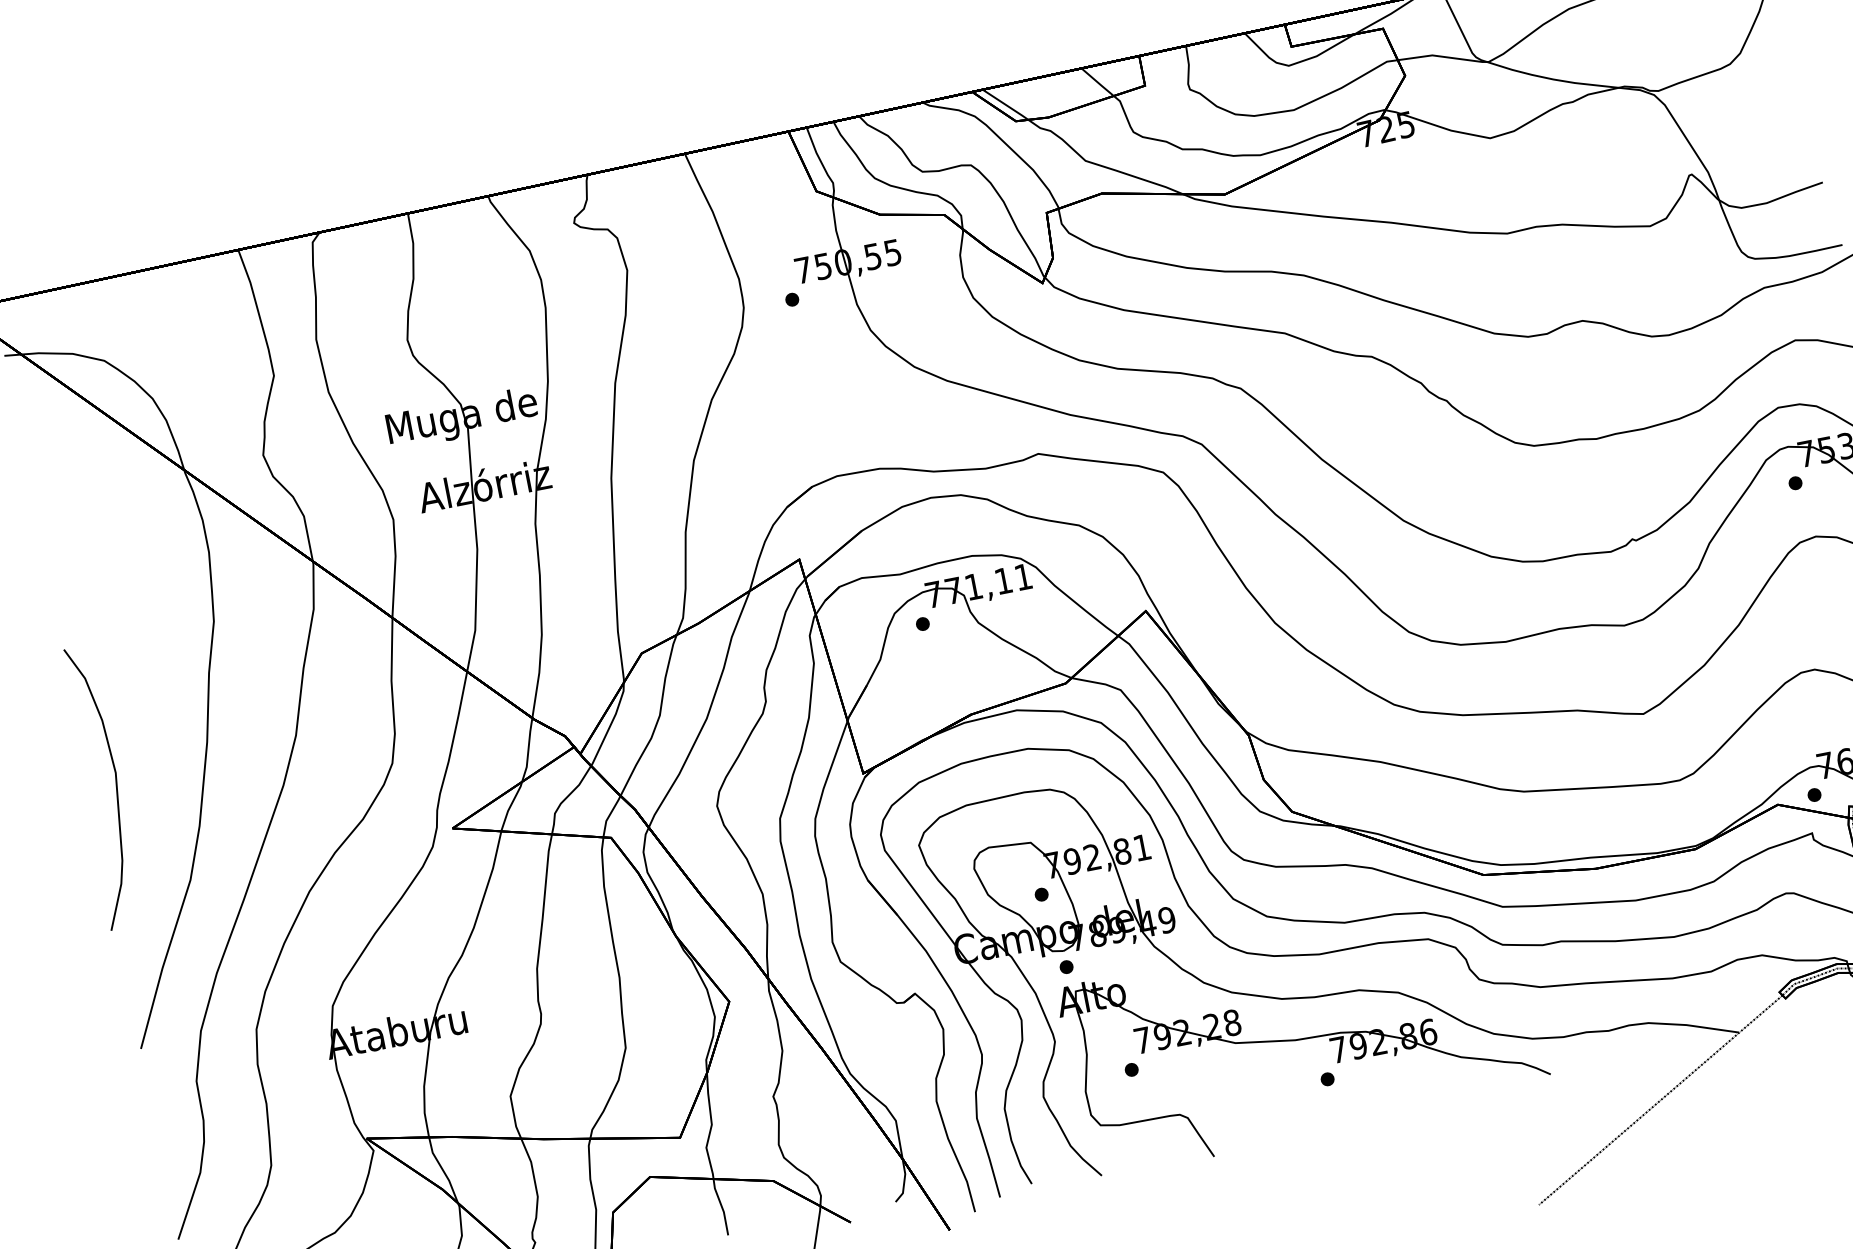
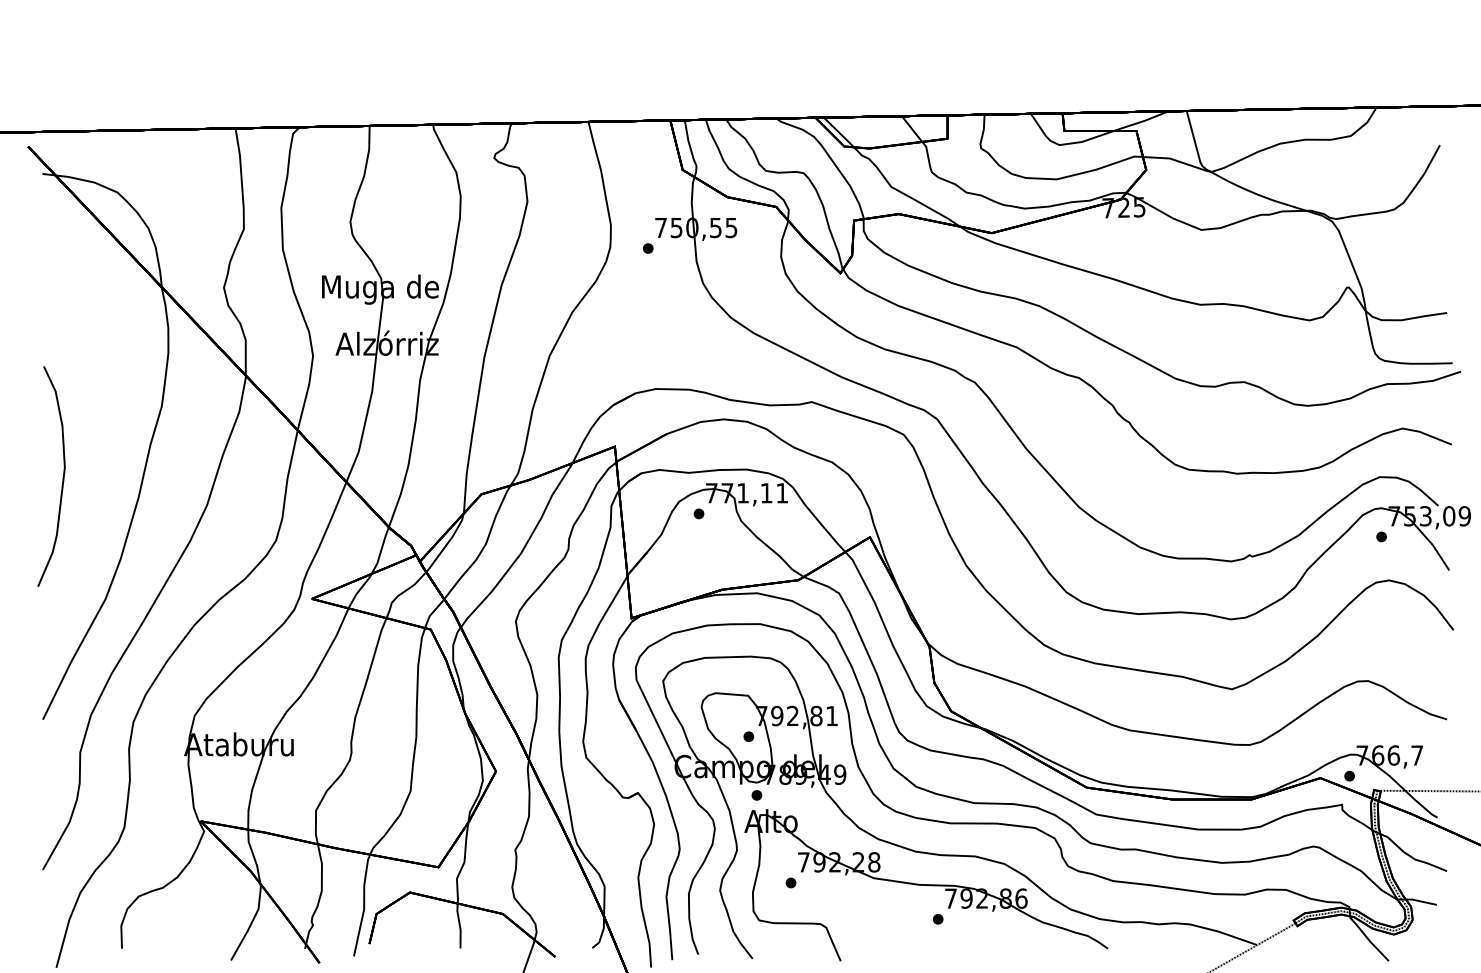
part: (115, 785) -> (62, 477), moved

